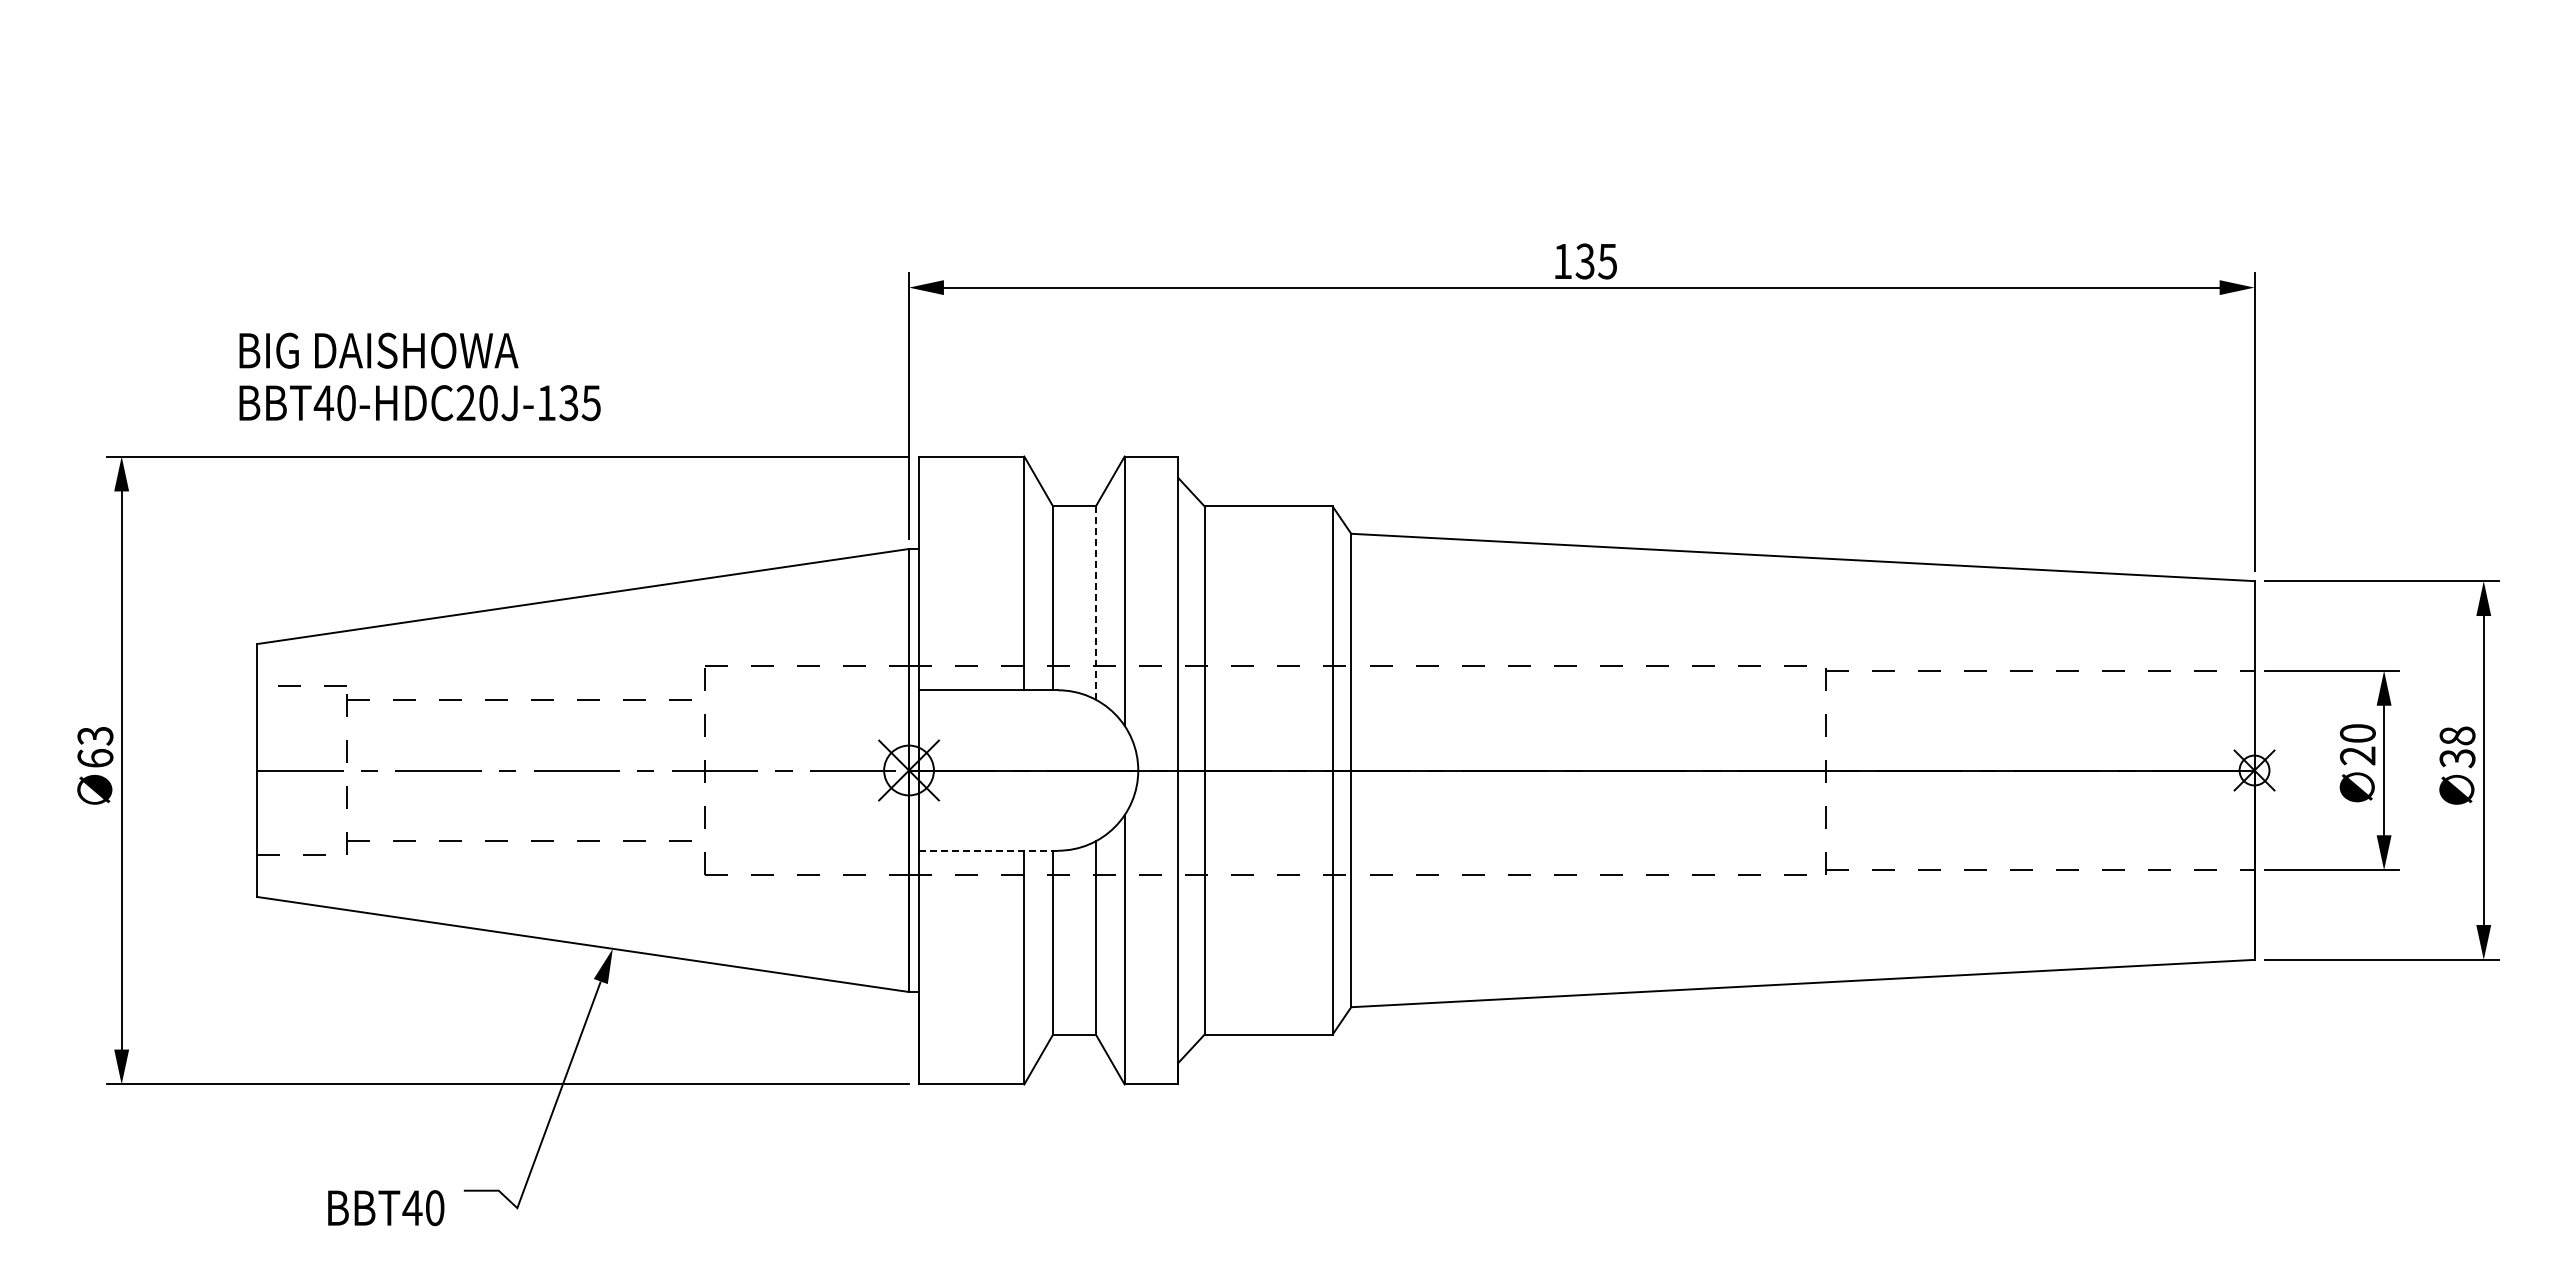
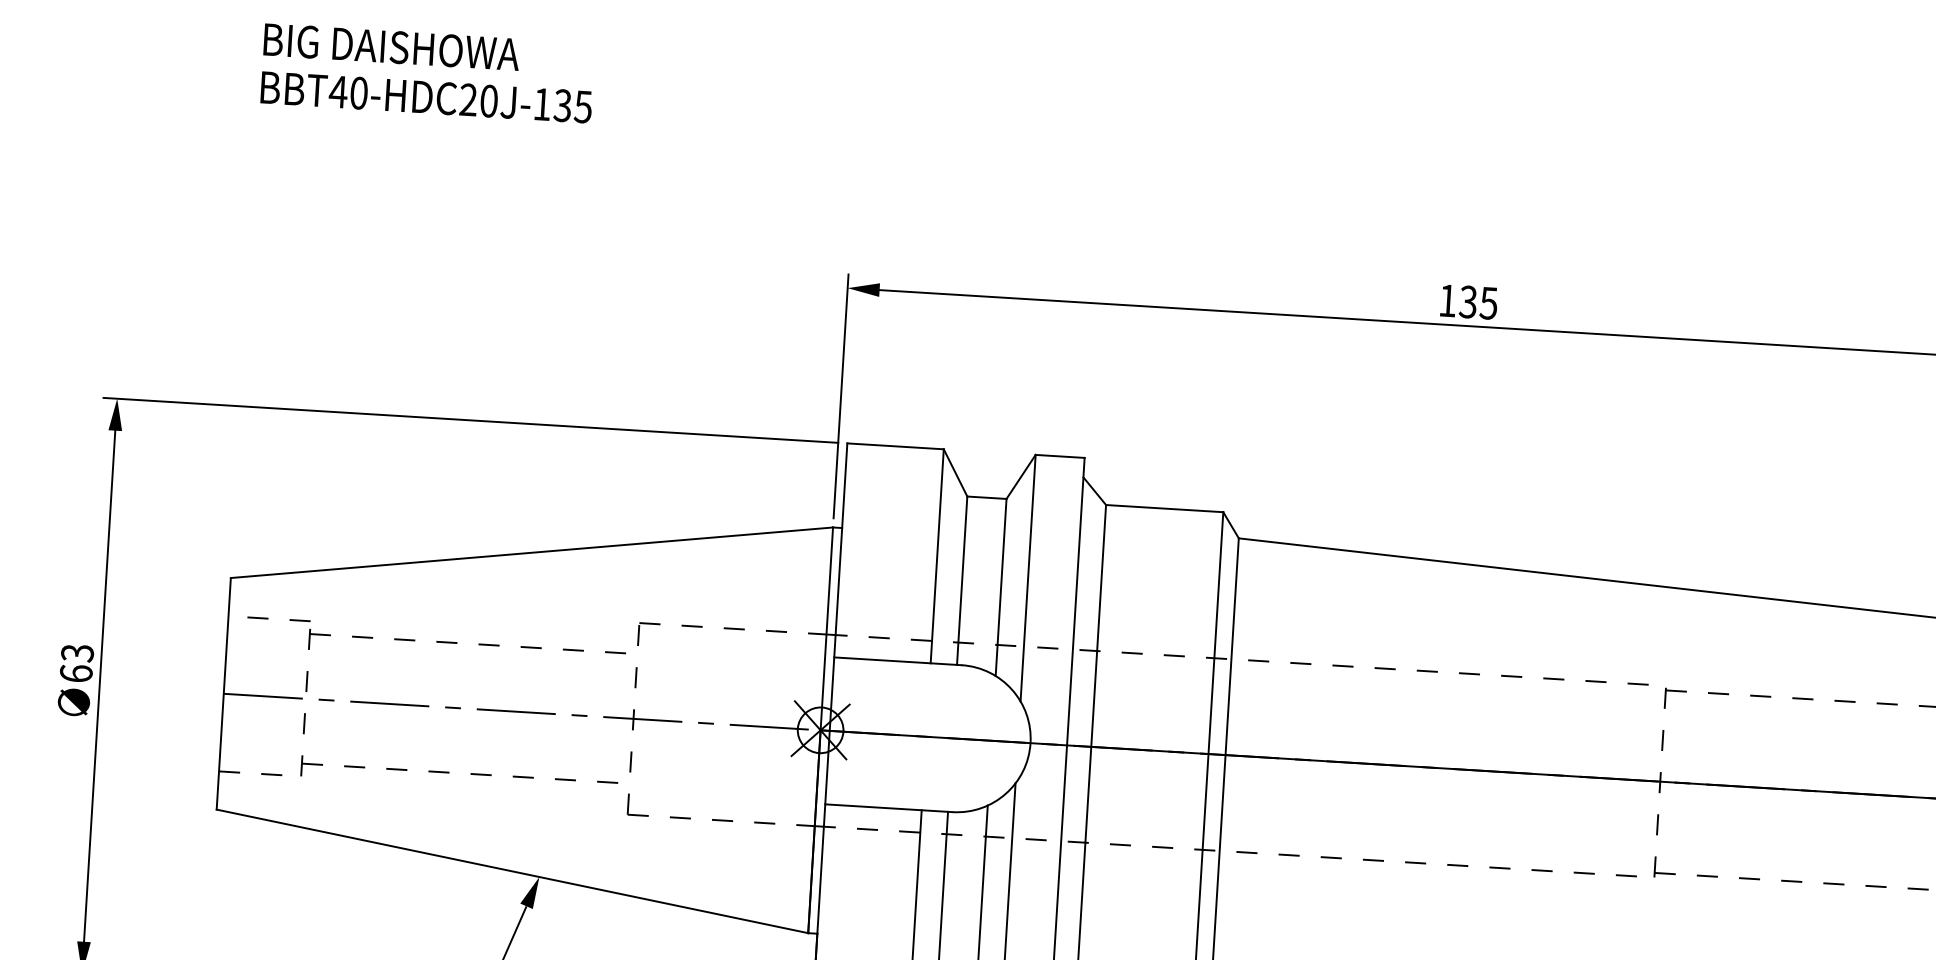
text: (419, 376) -> (427, 72), moved
line: (1095, 603) -> (1000, 587), dashed -> solid
line: (988, 850) -> (888, 808), dashed -> solid

